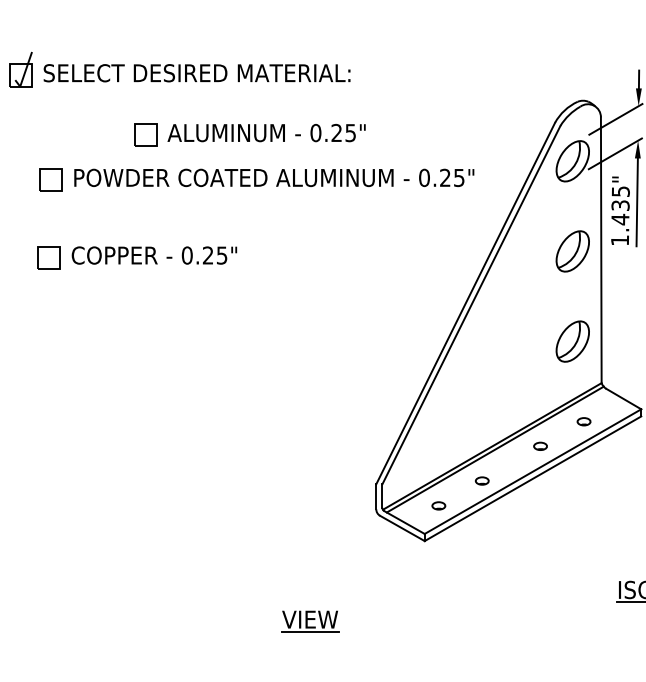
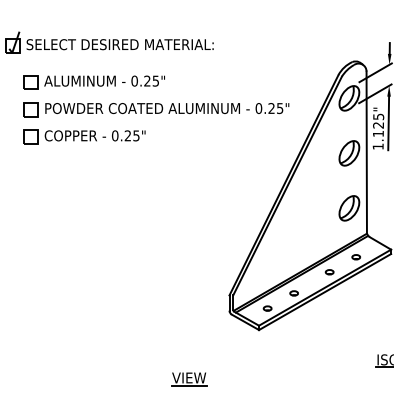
part: (248, 135) -> (93, 82), moved
text: (620, 212) -> (378, 129), 1.435" -> 1.125"
part: (136, 256) -> (84, 136), moved

